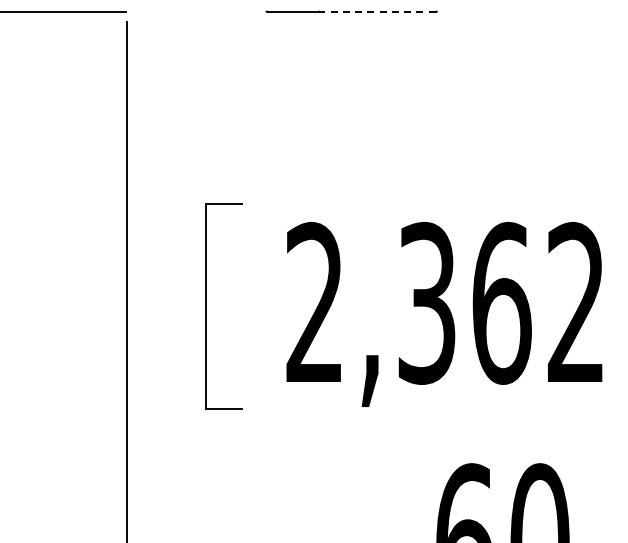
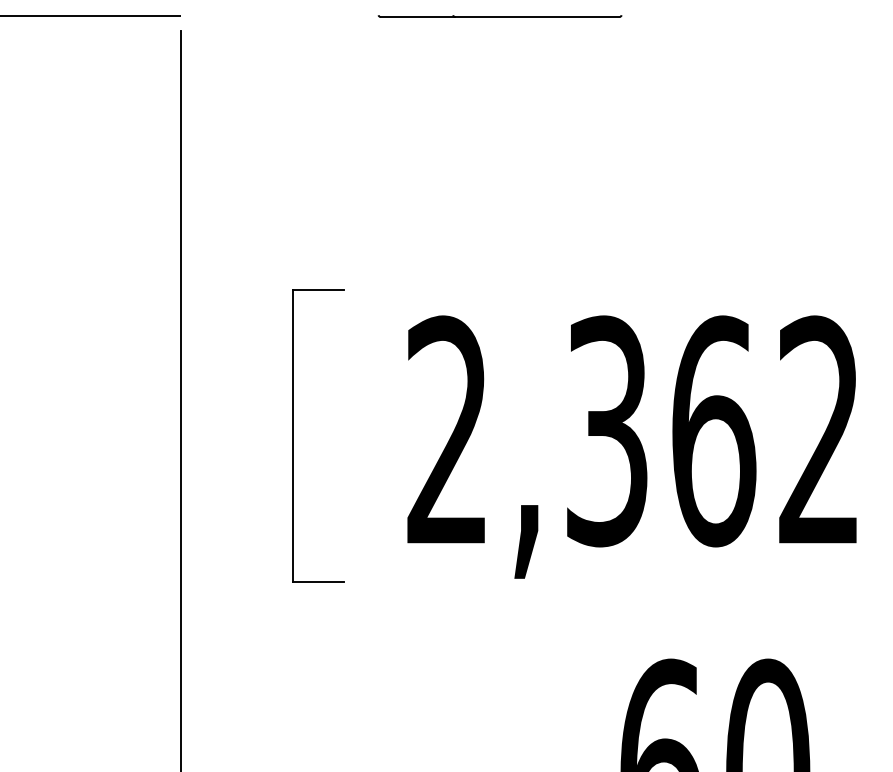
line: (377, 12) -> (536, 17), dashed -> solid

